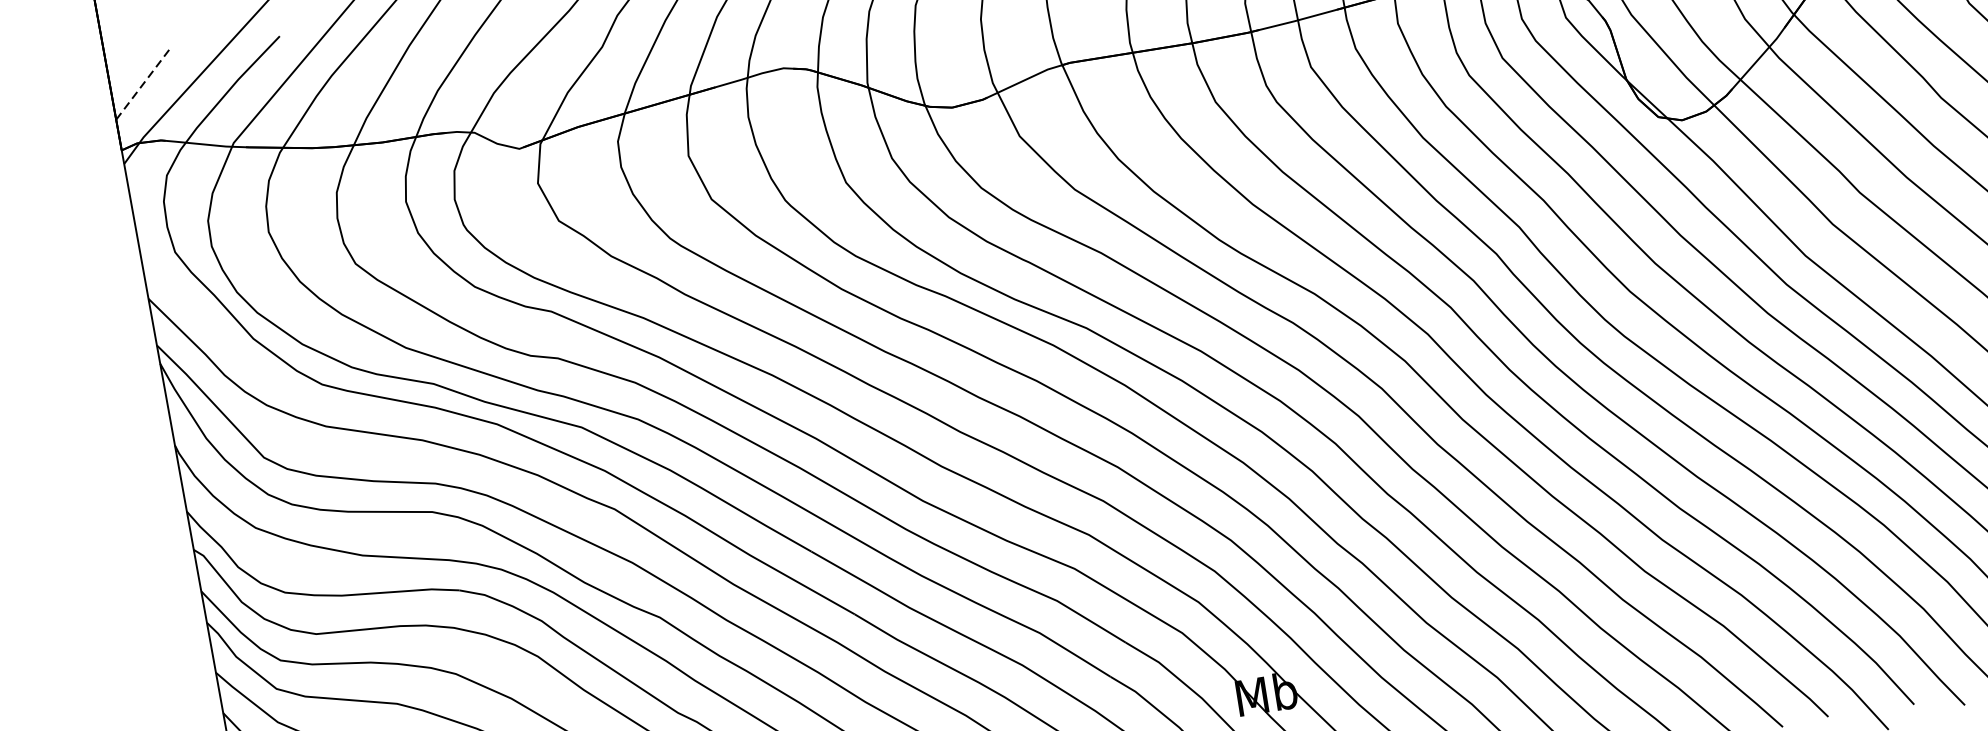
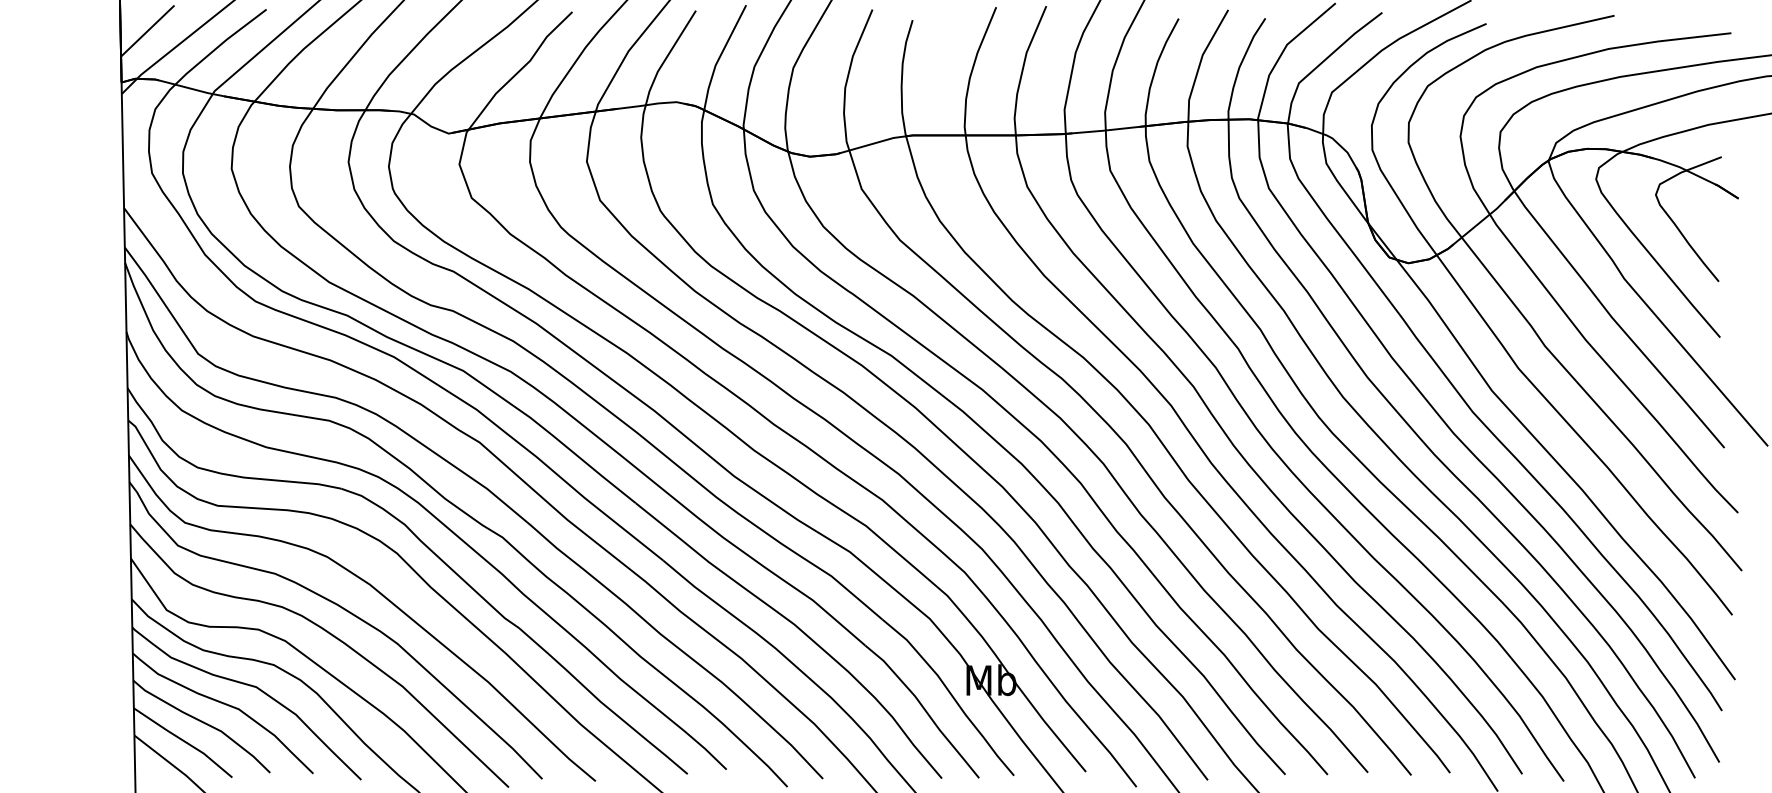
line: (142, 84) -> (147, 31), dashed -> solid

